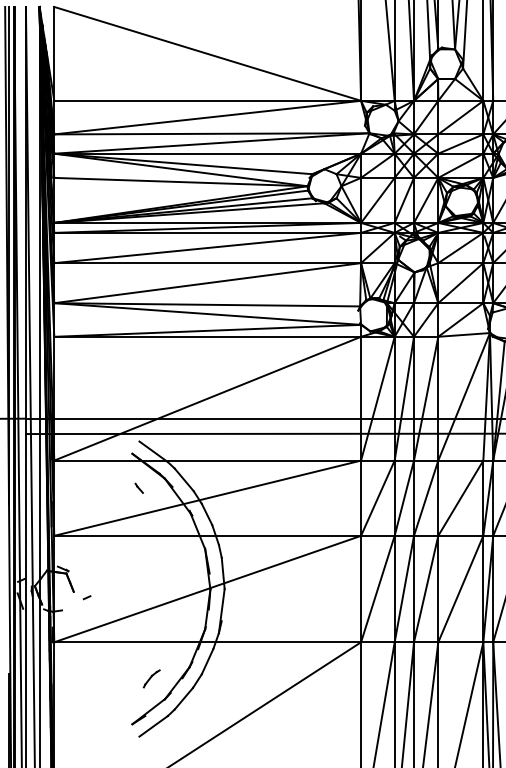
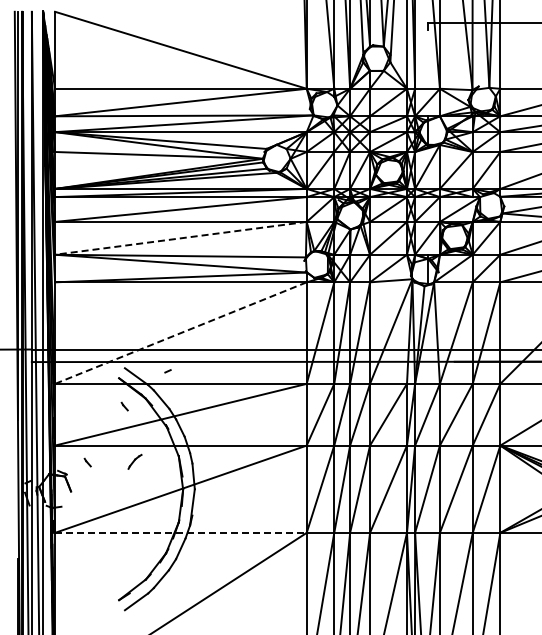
line: (207, 283) -> (180, 238), solid -> dashed
line: (207, 399) -> (180, 333), solid -> dashed
part: (93, 556) -> (87, 462), added
line: (86, 597) -> (167, 371), moved
line: (207, 641) -> (180, 532), solid -> dashed
part: (151, 678) -> (134, 461), moved

